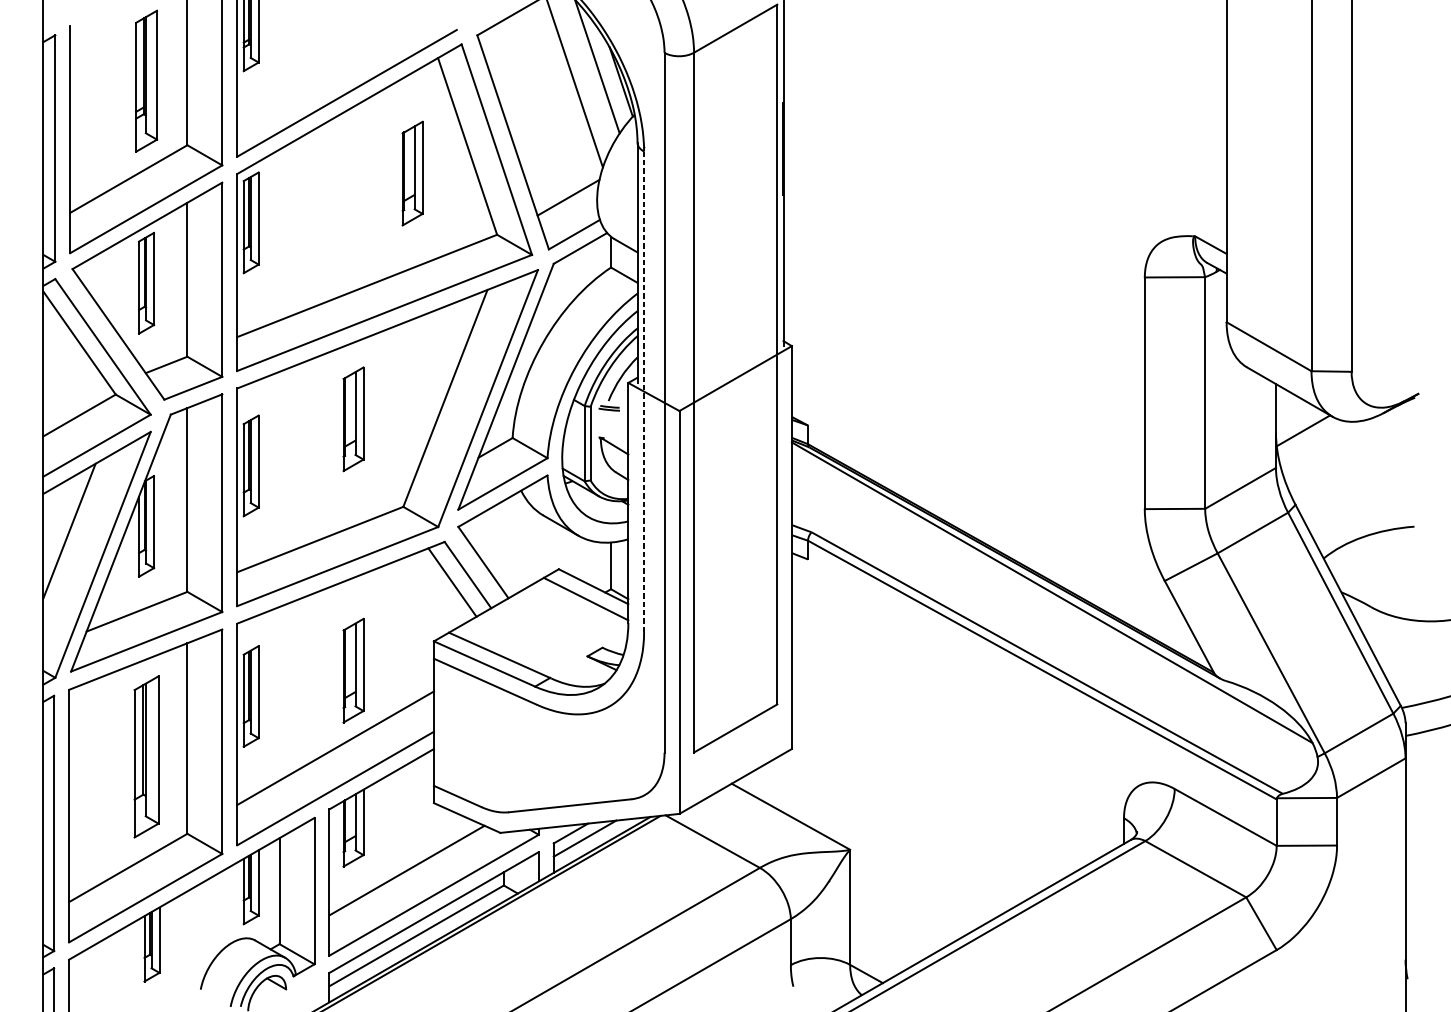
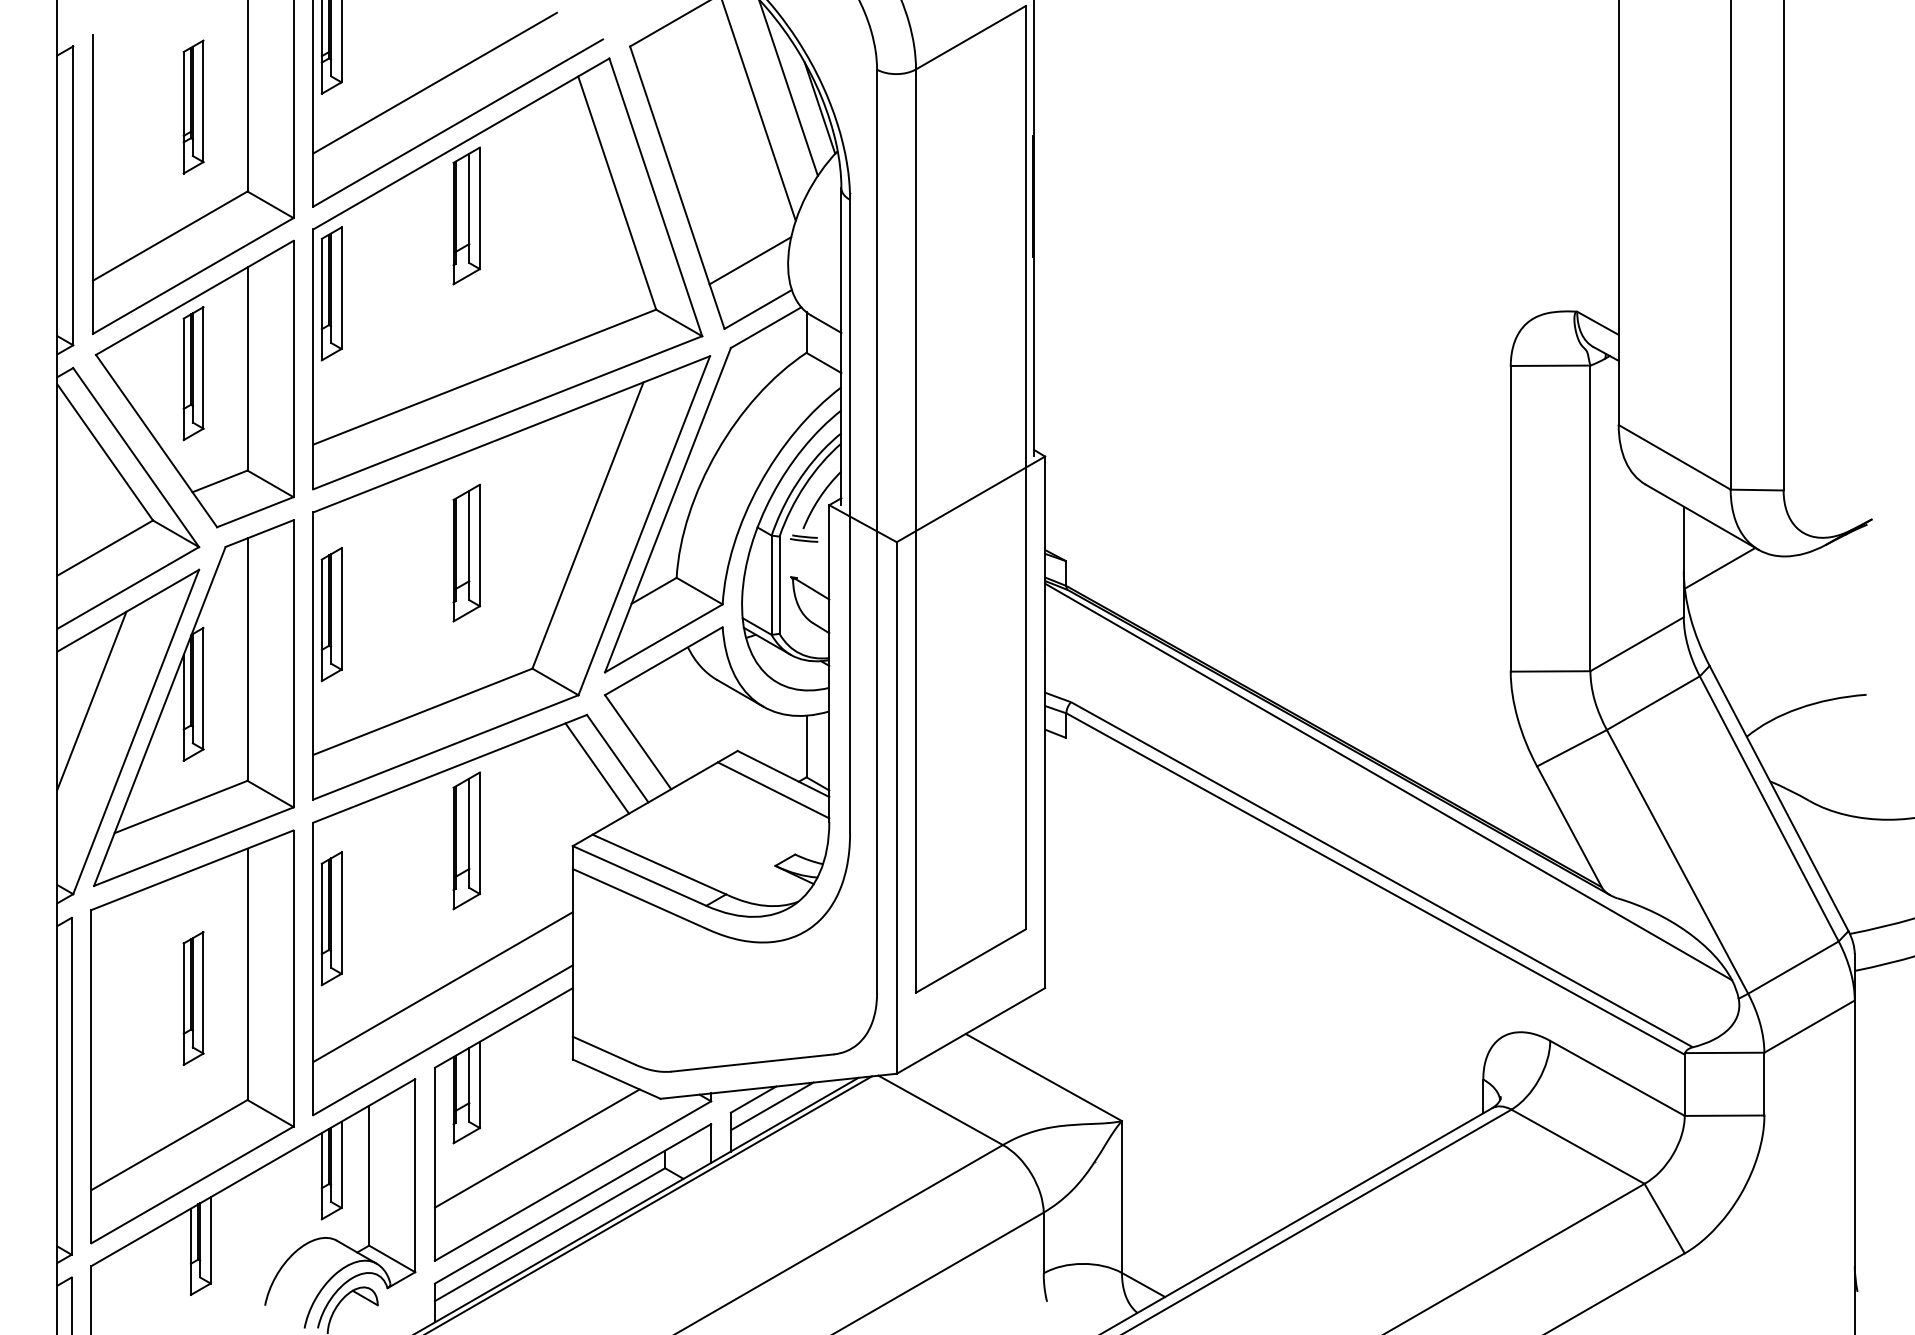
line: (329, 62) -> (434, 82), added
part: (146, 80) -> (193, 106), size x0.71
part: (412, 173) -> (466, 215), moved
line: (644, 391) -> (850, 516), dashed -> solid
part: (353, 670) -> (466, 840), moved
part: (146, 756) -> (193, 998), size x0.62

